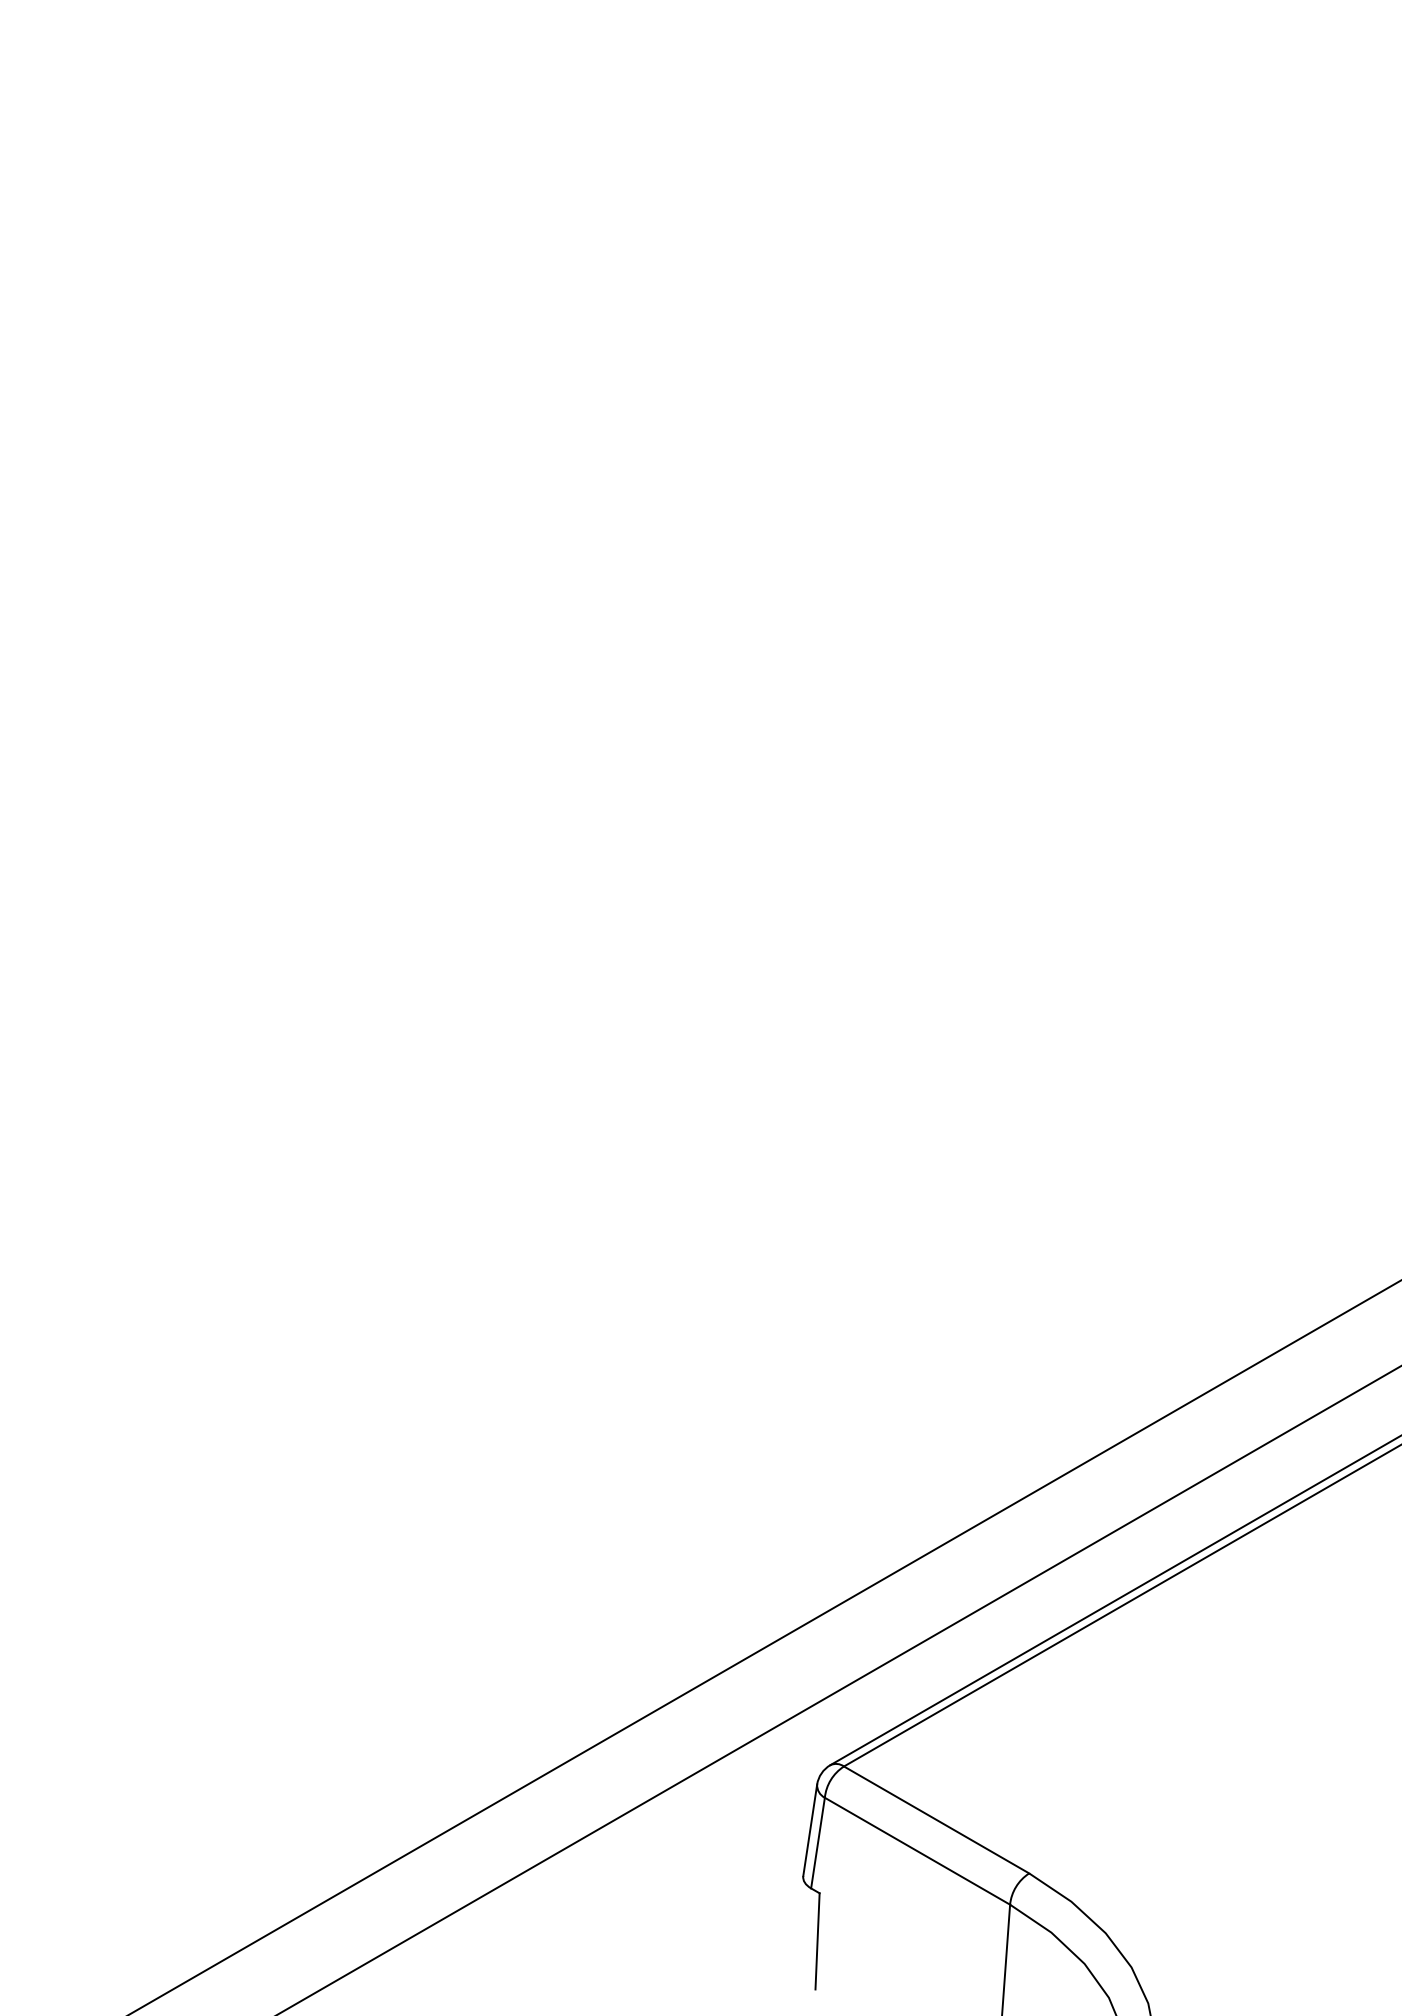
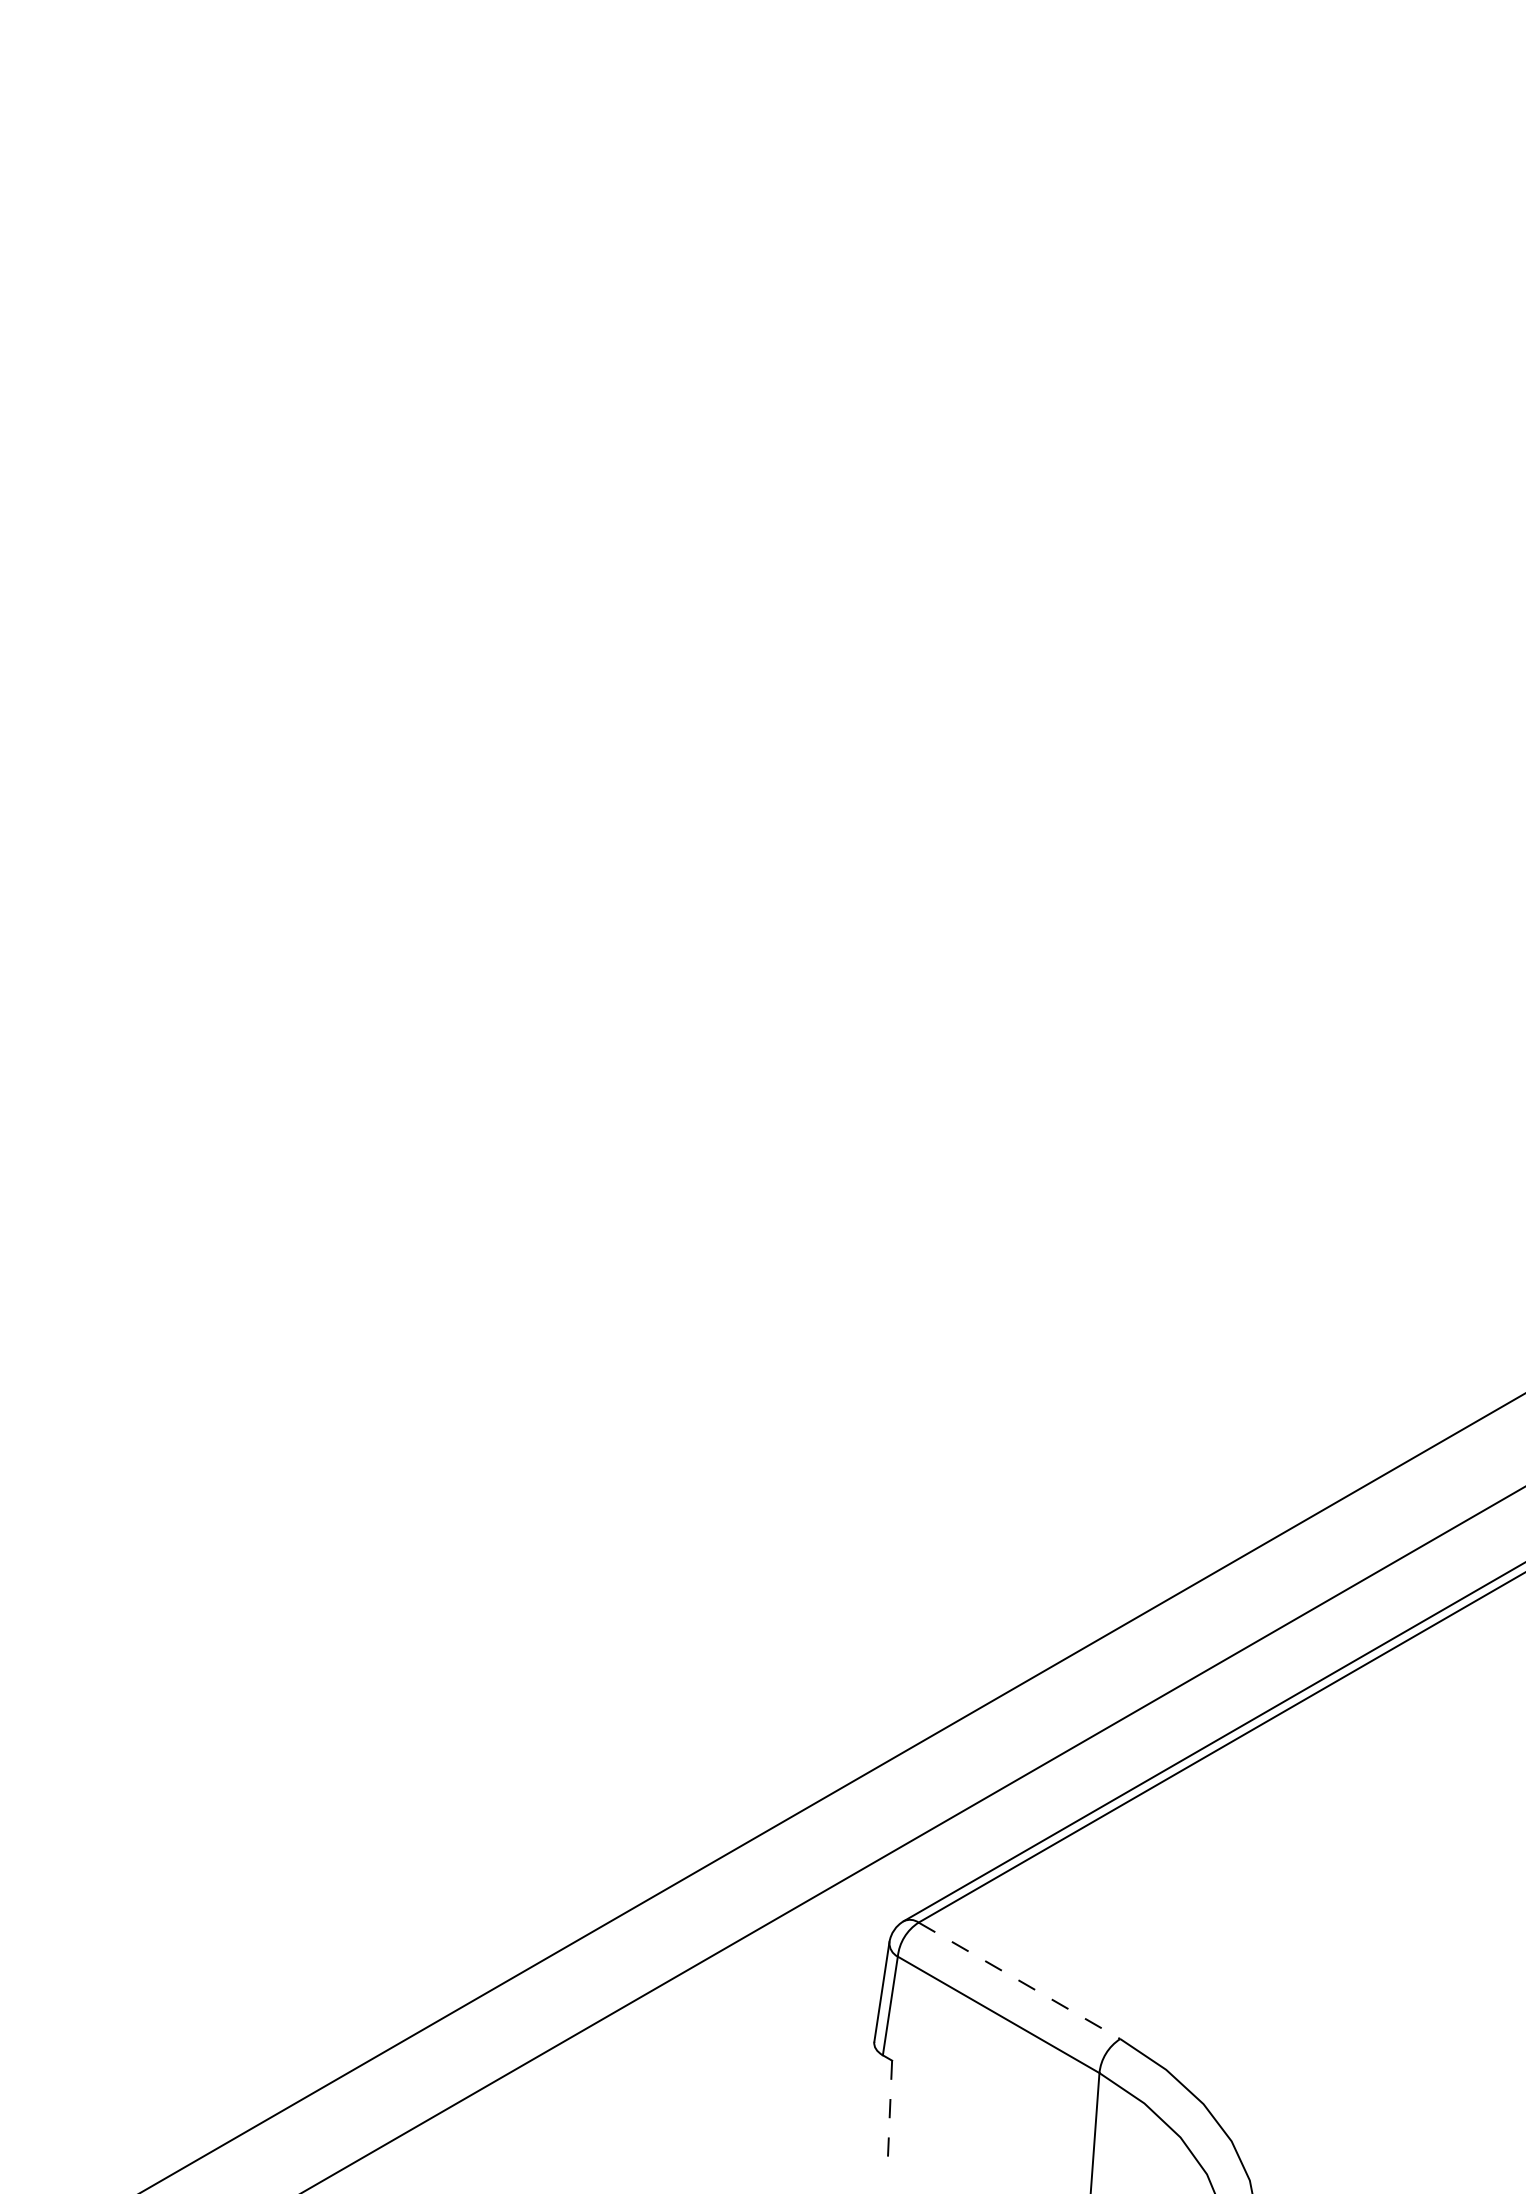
line: (936, 1820) -> (1019, 1981), solid -> dashed
line: (817, 1941) -> (889, 2113), solid -> dashed

